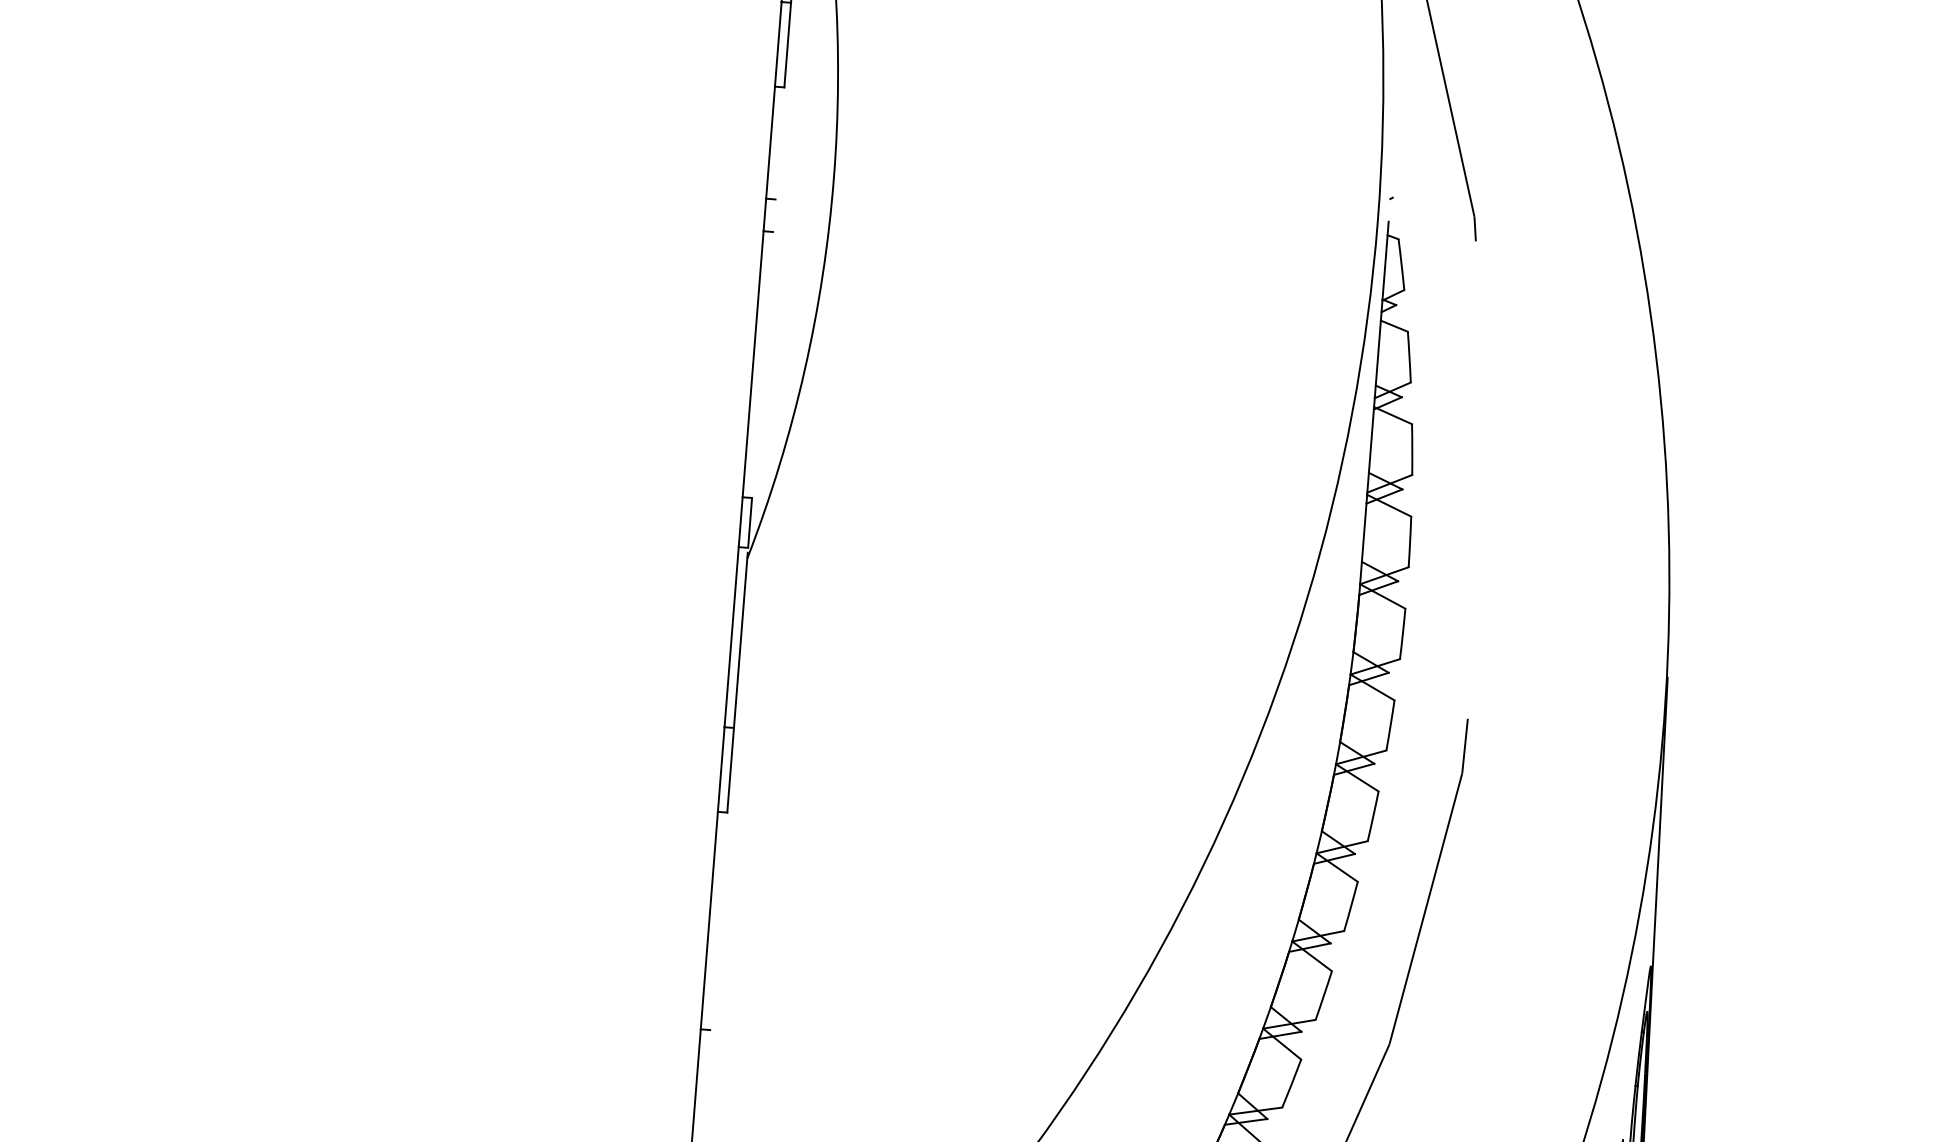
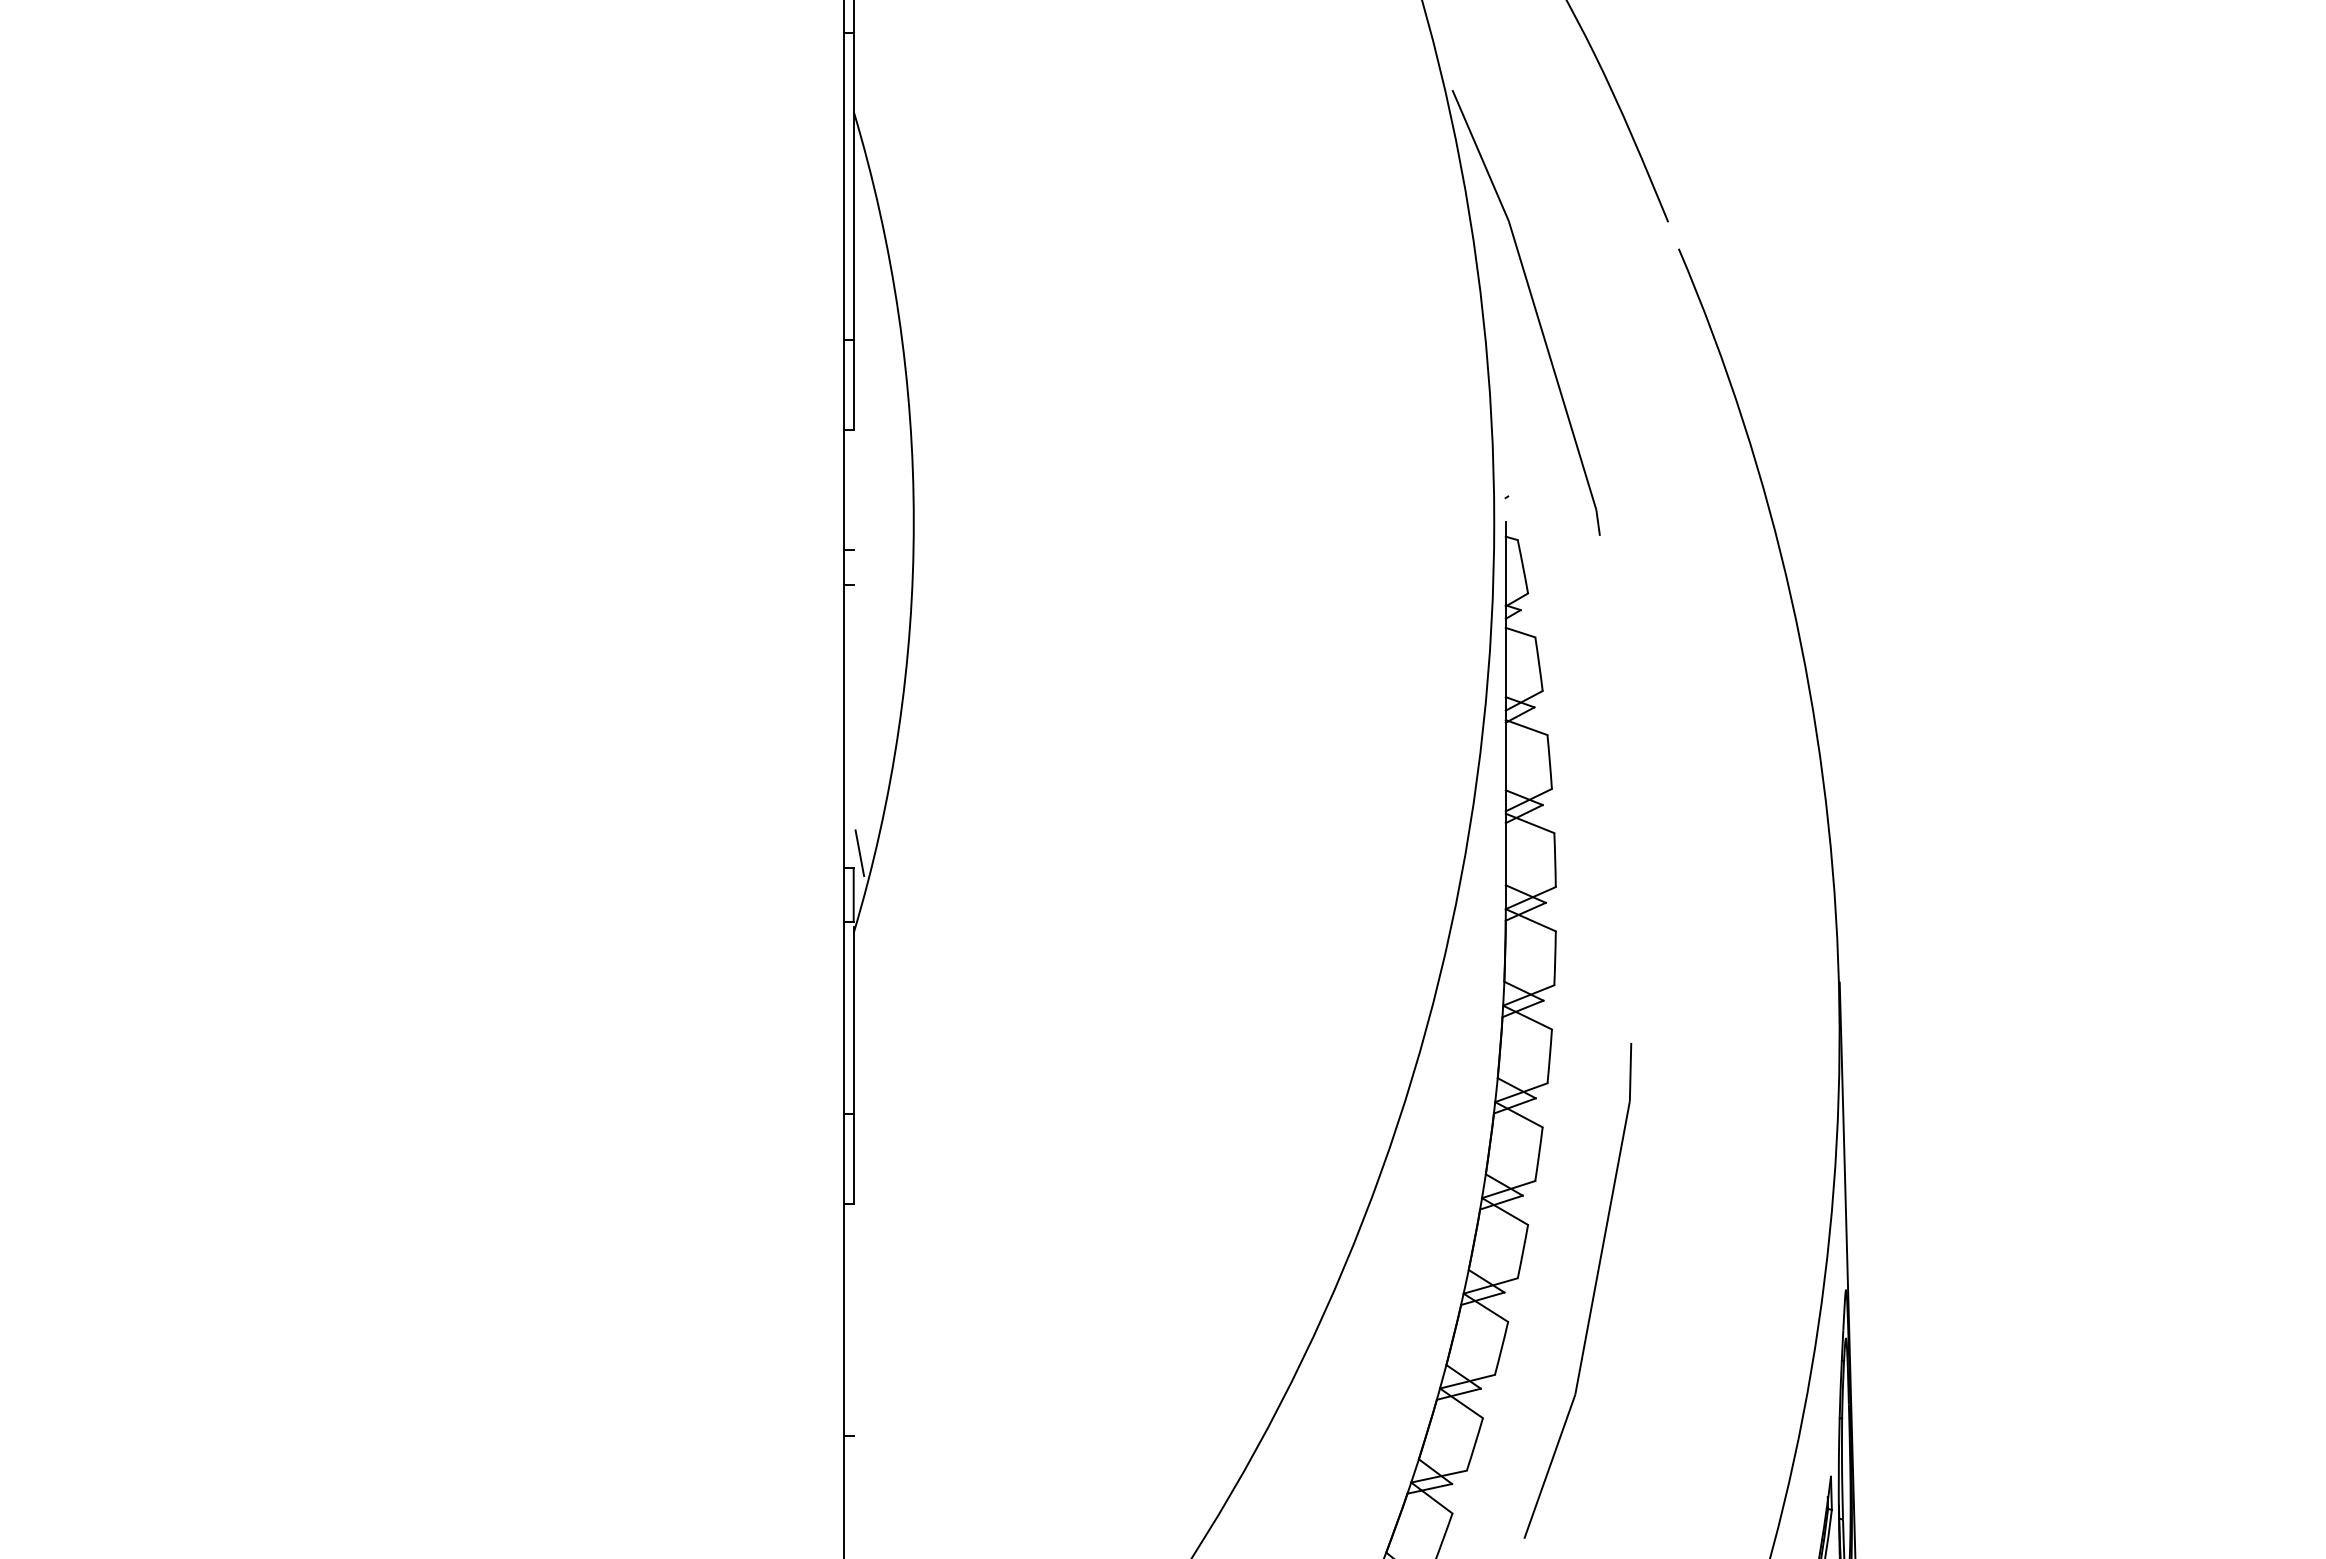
line: (758, 484) -> (859, 853), added

